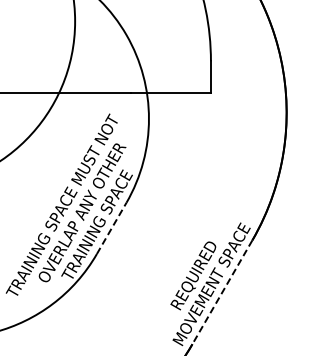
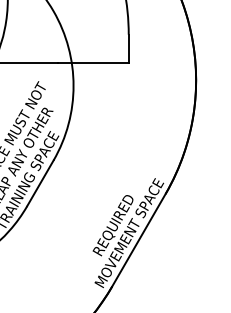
line: (111, 228) -> (40, 183), dashed -> solid
line: (222, 292) -> (139, 240), dashed -> solid

